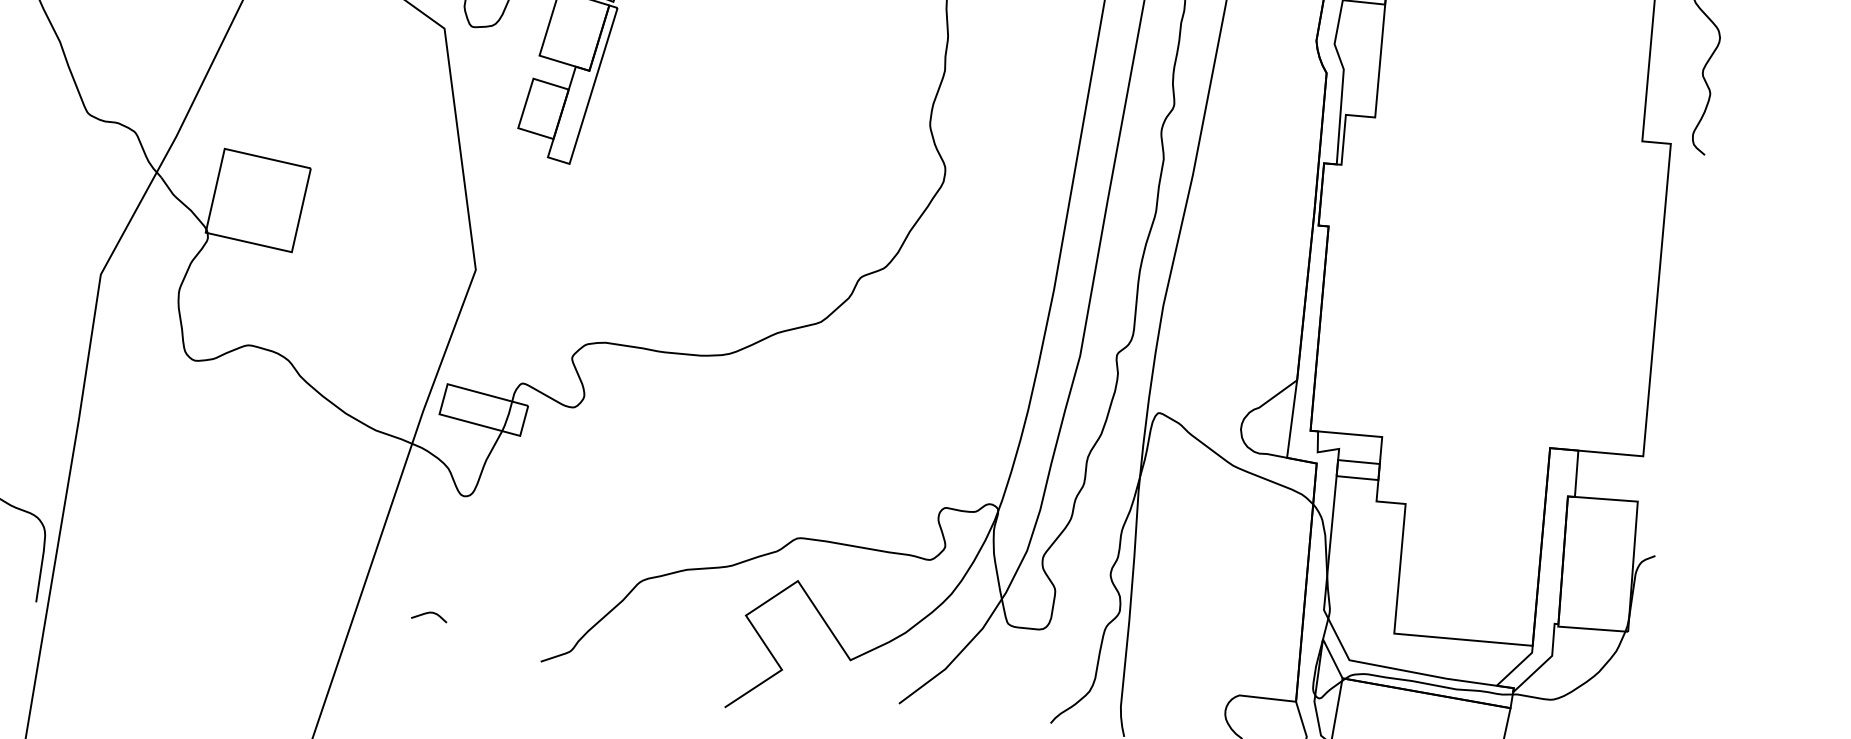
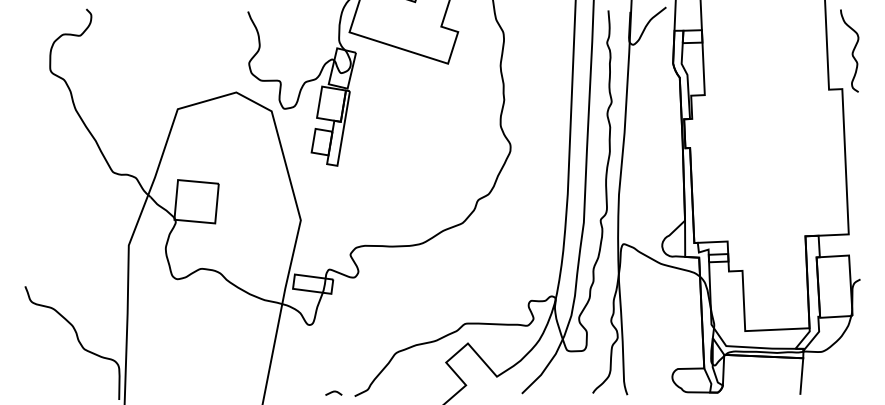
curve: (429, 614) -> (333, 392), moved

